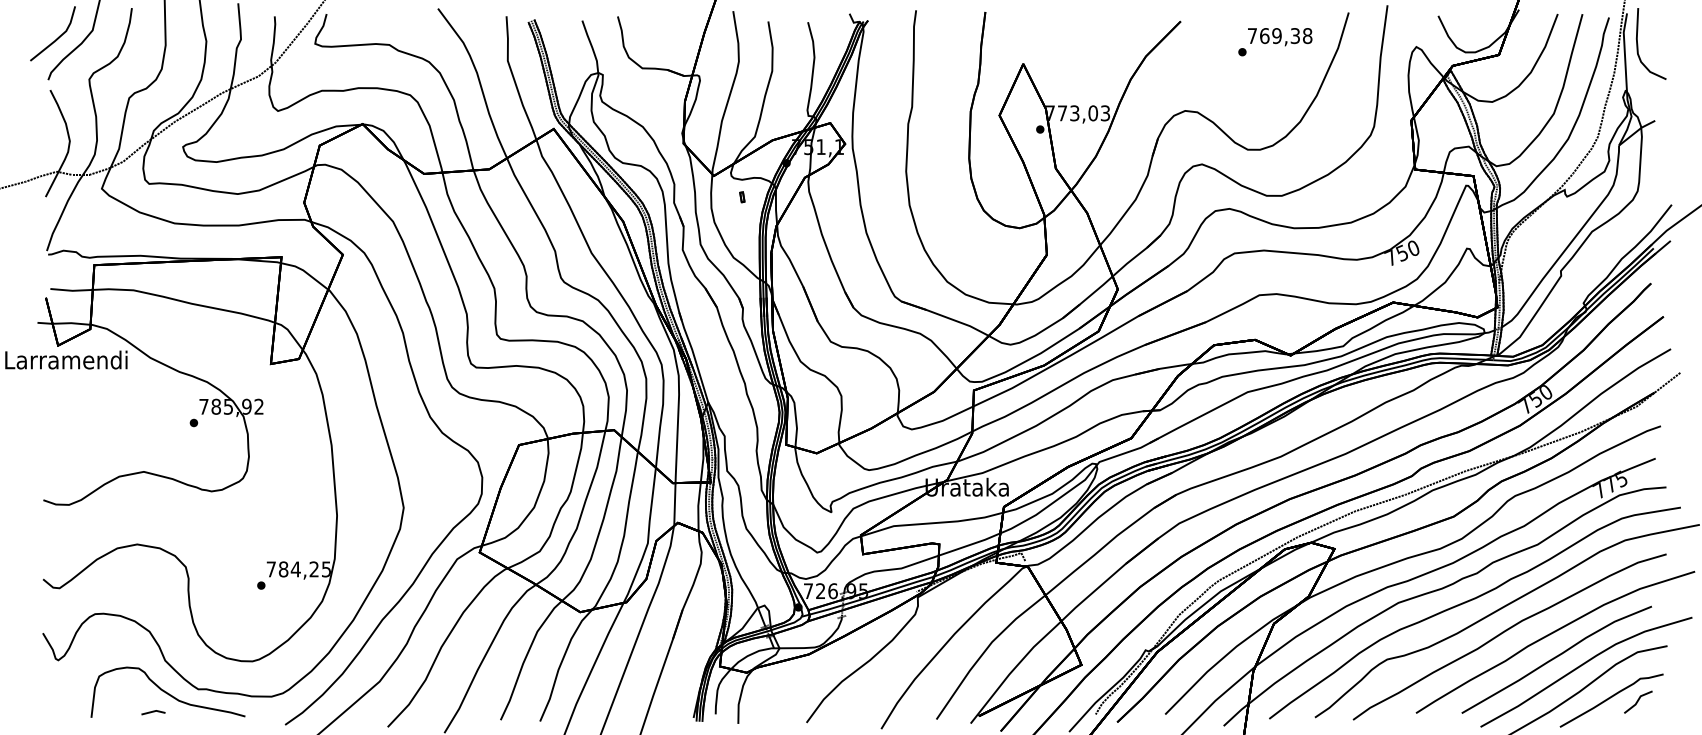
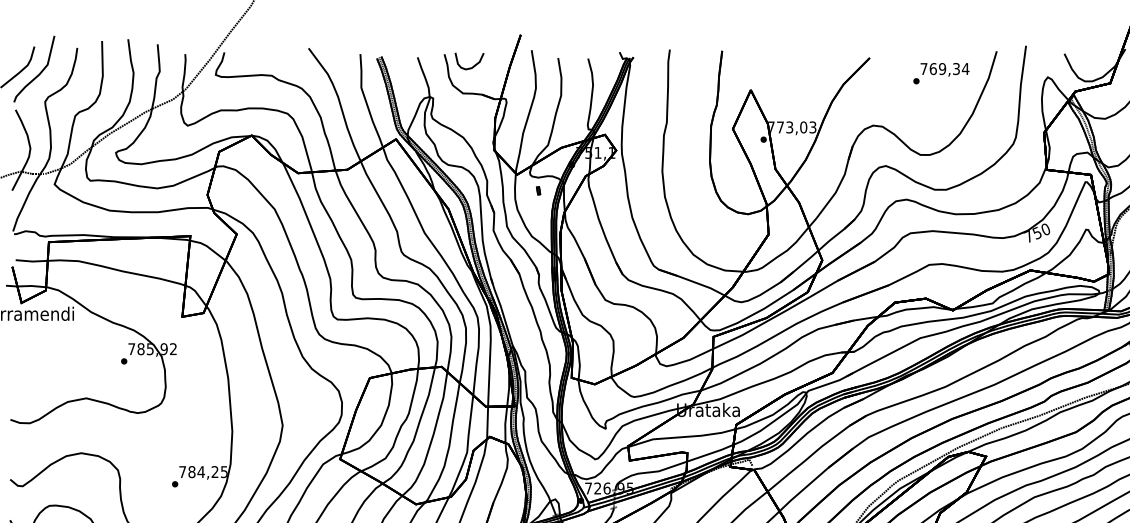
curve: (656, 31) -> (473, 65), added
text: (1307, 36) -> (965, 69), 769,38 -> 769,34

